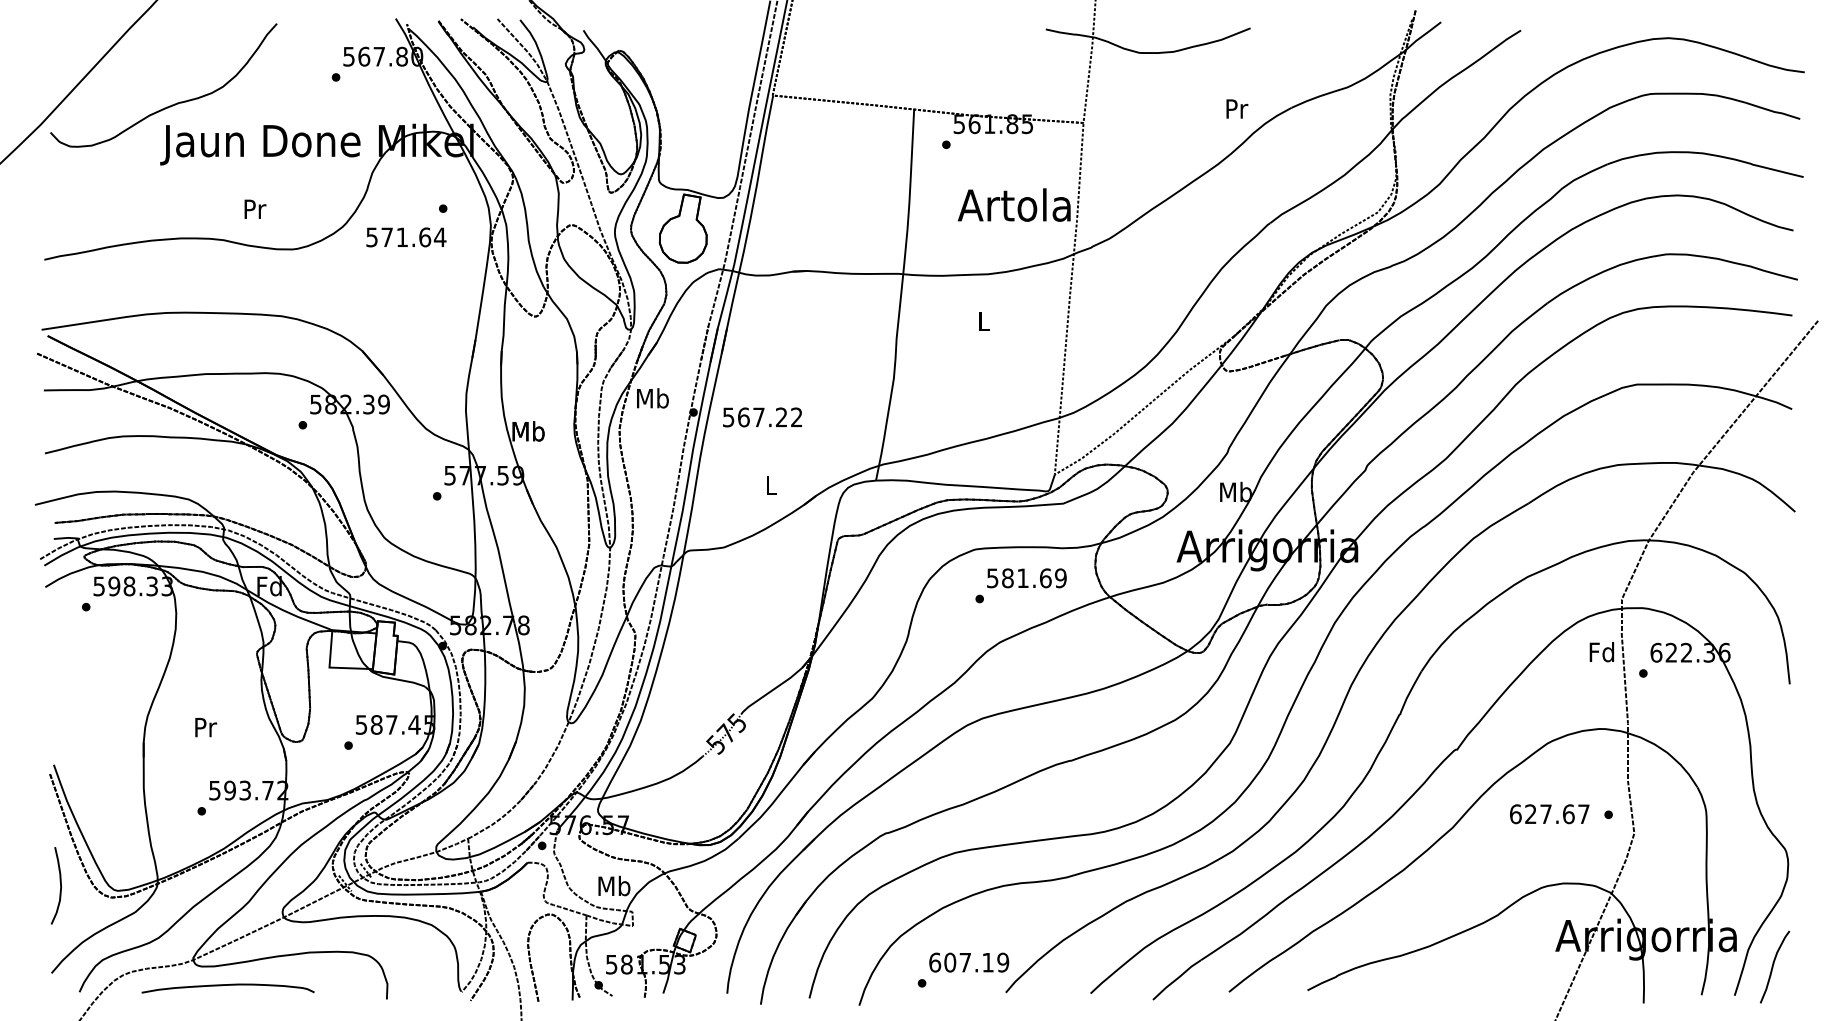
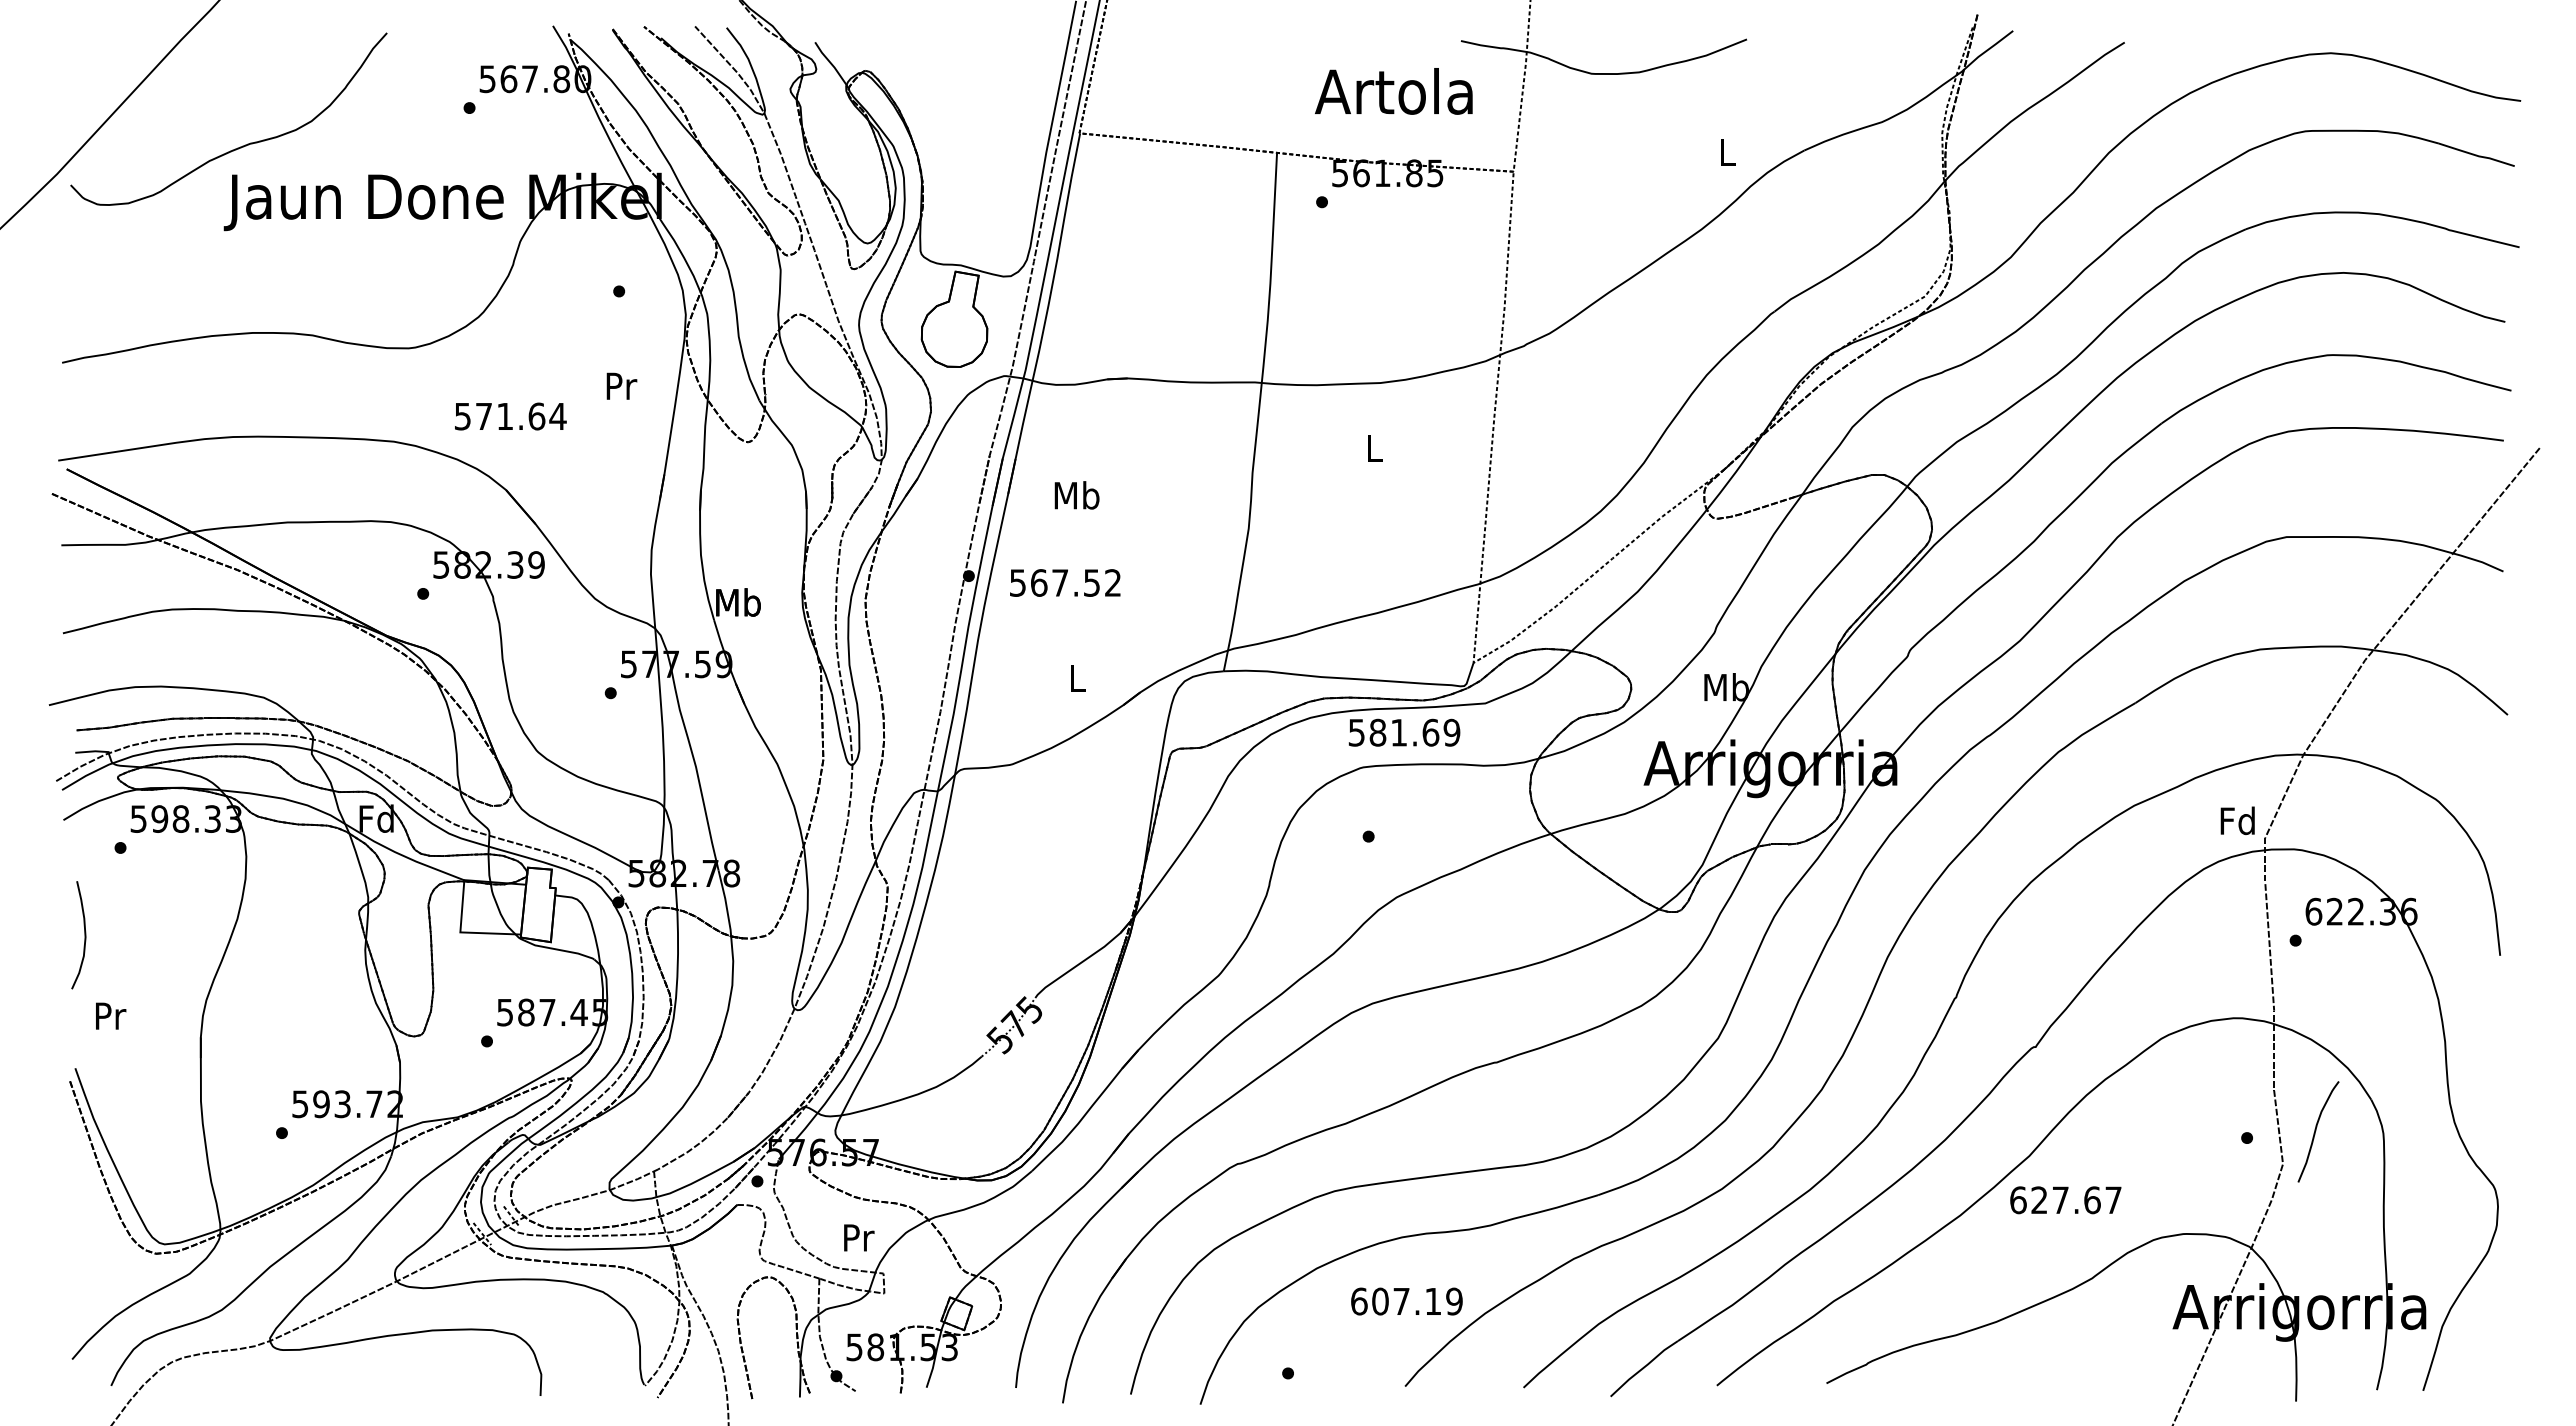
text: (1237, 108) -> (1728, 151), Pr -> L
text: (1013, 205) -> (1393, 91), moved
text: (255, 208) -> (621, 385), moved
text: (406, 237) -> (510, 416), moved
text: (652, 398) -> (1076, 495), moved
text: (781, 417) -> (1091, 582), 567.22 -> 567.52
text: (1026, 578) -> (1404, 732), moved
text: (1601, 651) -> (2237, 820), moved
text: (206, 727) -> (111, 1015), moved
text: (1549, 814) -> (2065, 1200), moved
curve: (60, 885) -> (84, 935), moved
text: (614, 885) -> (858, 1237), Mb -> Pr
text: (968, 962) -> (1406, 1301), moved
curve: (1773, 966) -> (2316, 1131), moved
curve: (227, 985) -> (318, 1376), removed

